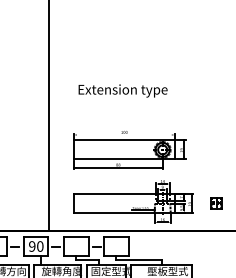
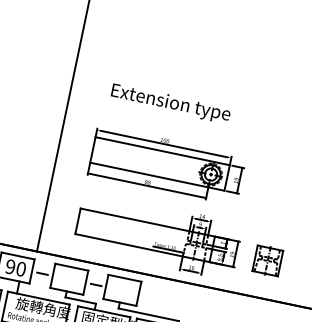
text: (122, 90) -> (170, 102), moved
line: (123, 134) -> (163, 143), added
part: (216, 203) -> (267, 260), size x1.67

